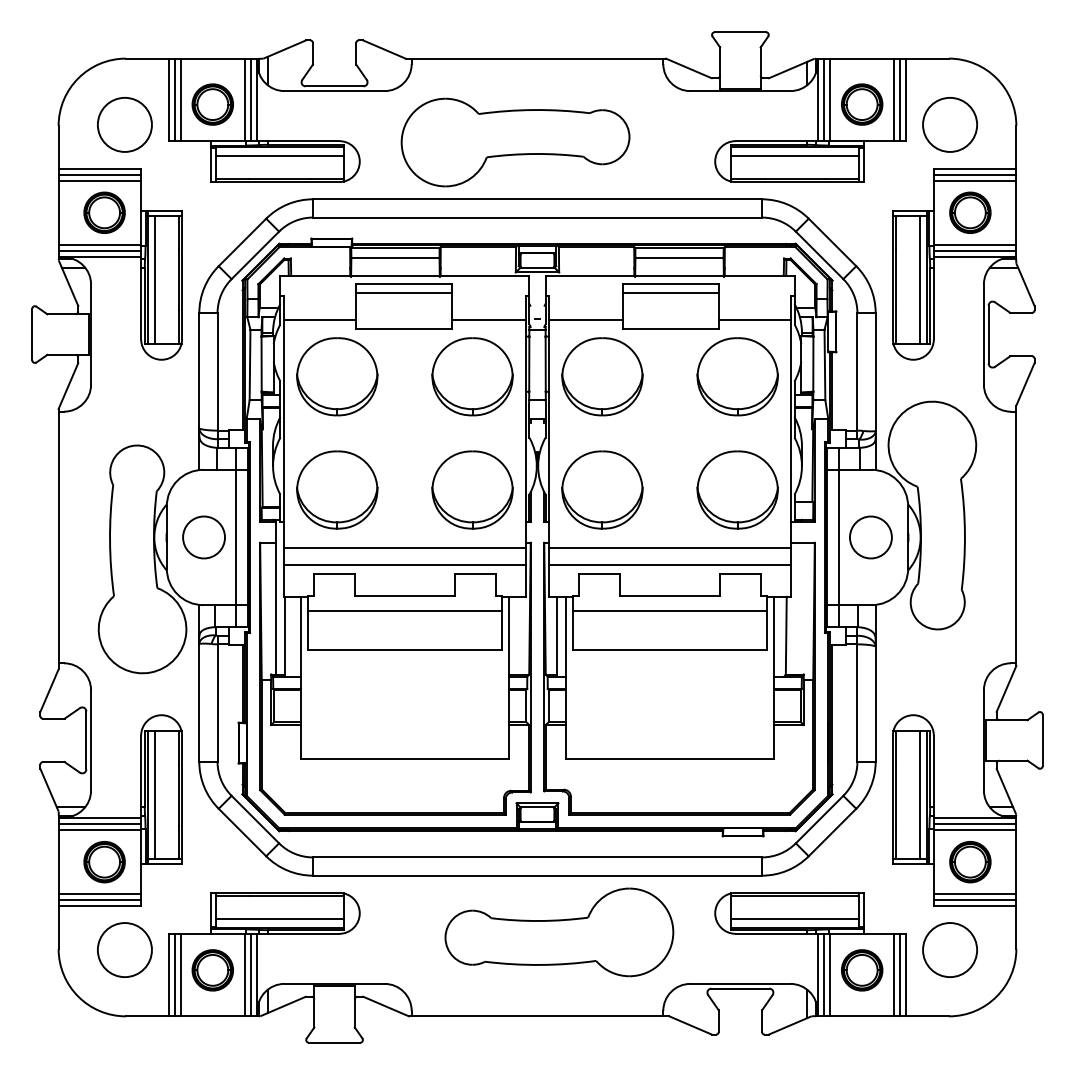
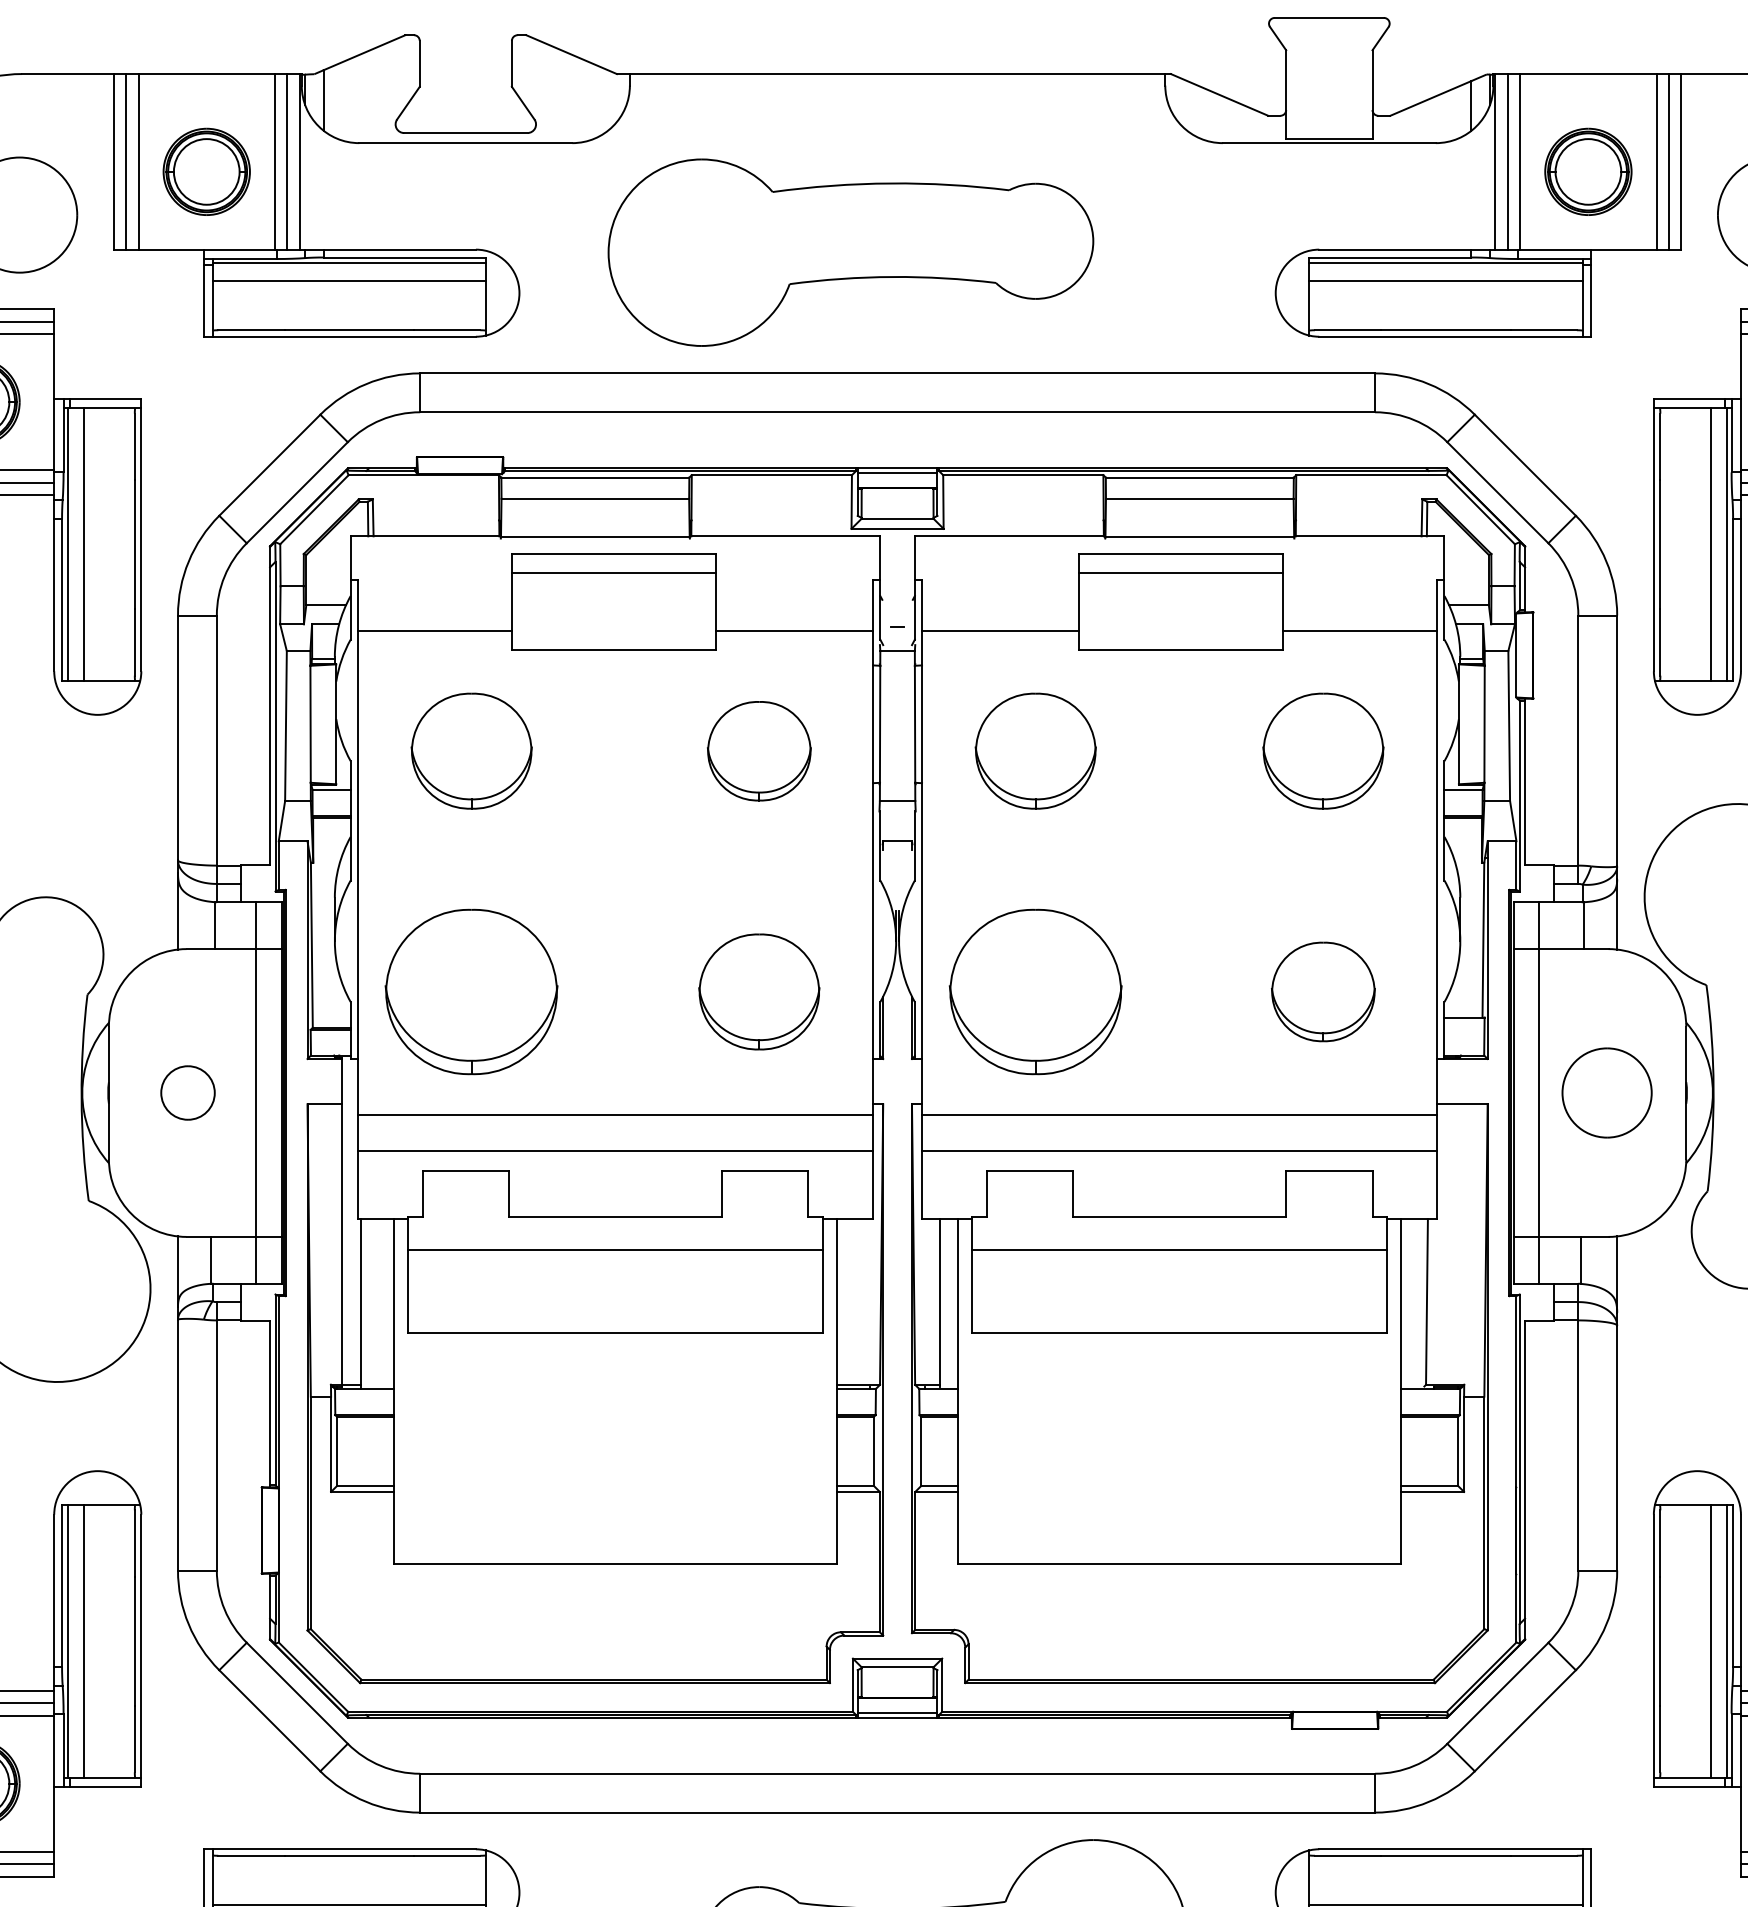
part: (337, 376) -> (472, 750), size x0.7
part: (472, 376) -> (759, 750), size x0.6
part: (602, 376) -> (1035, 750), size x0.7
part: (737, 376) -> (1323, 750), size x0.7
part: (472, 489) -> (759, 990), size x0.7
part: (737, 489) -> (1323, 990), size x0.6
part: (203, 537) -> (186, 1093), size x0.6

